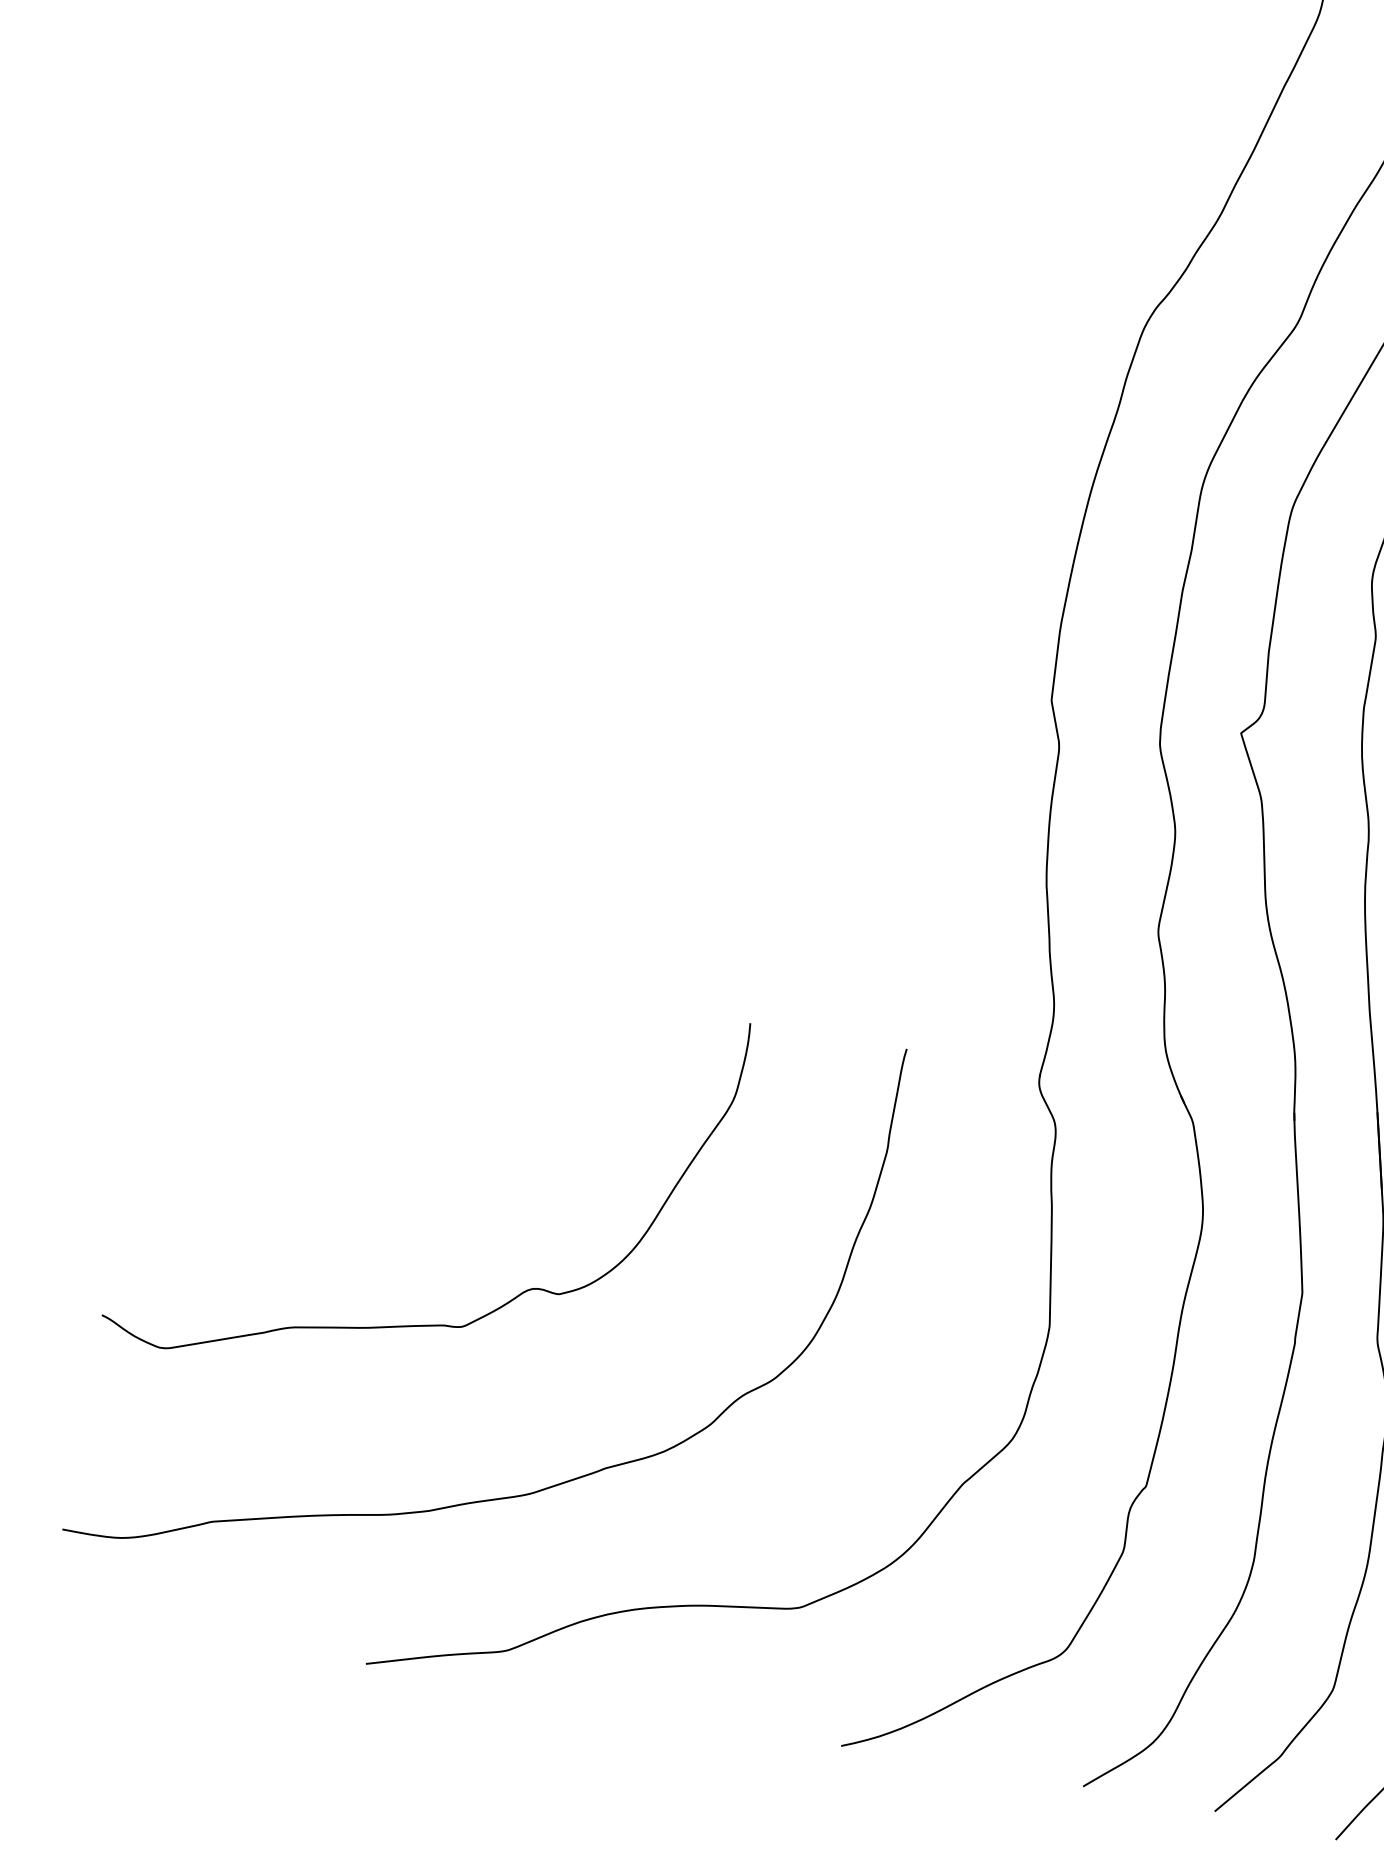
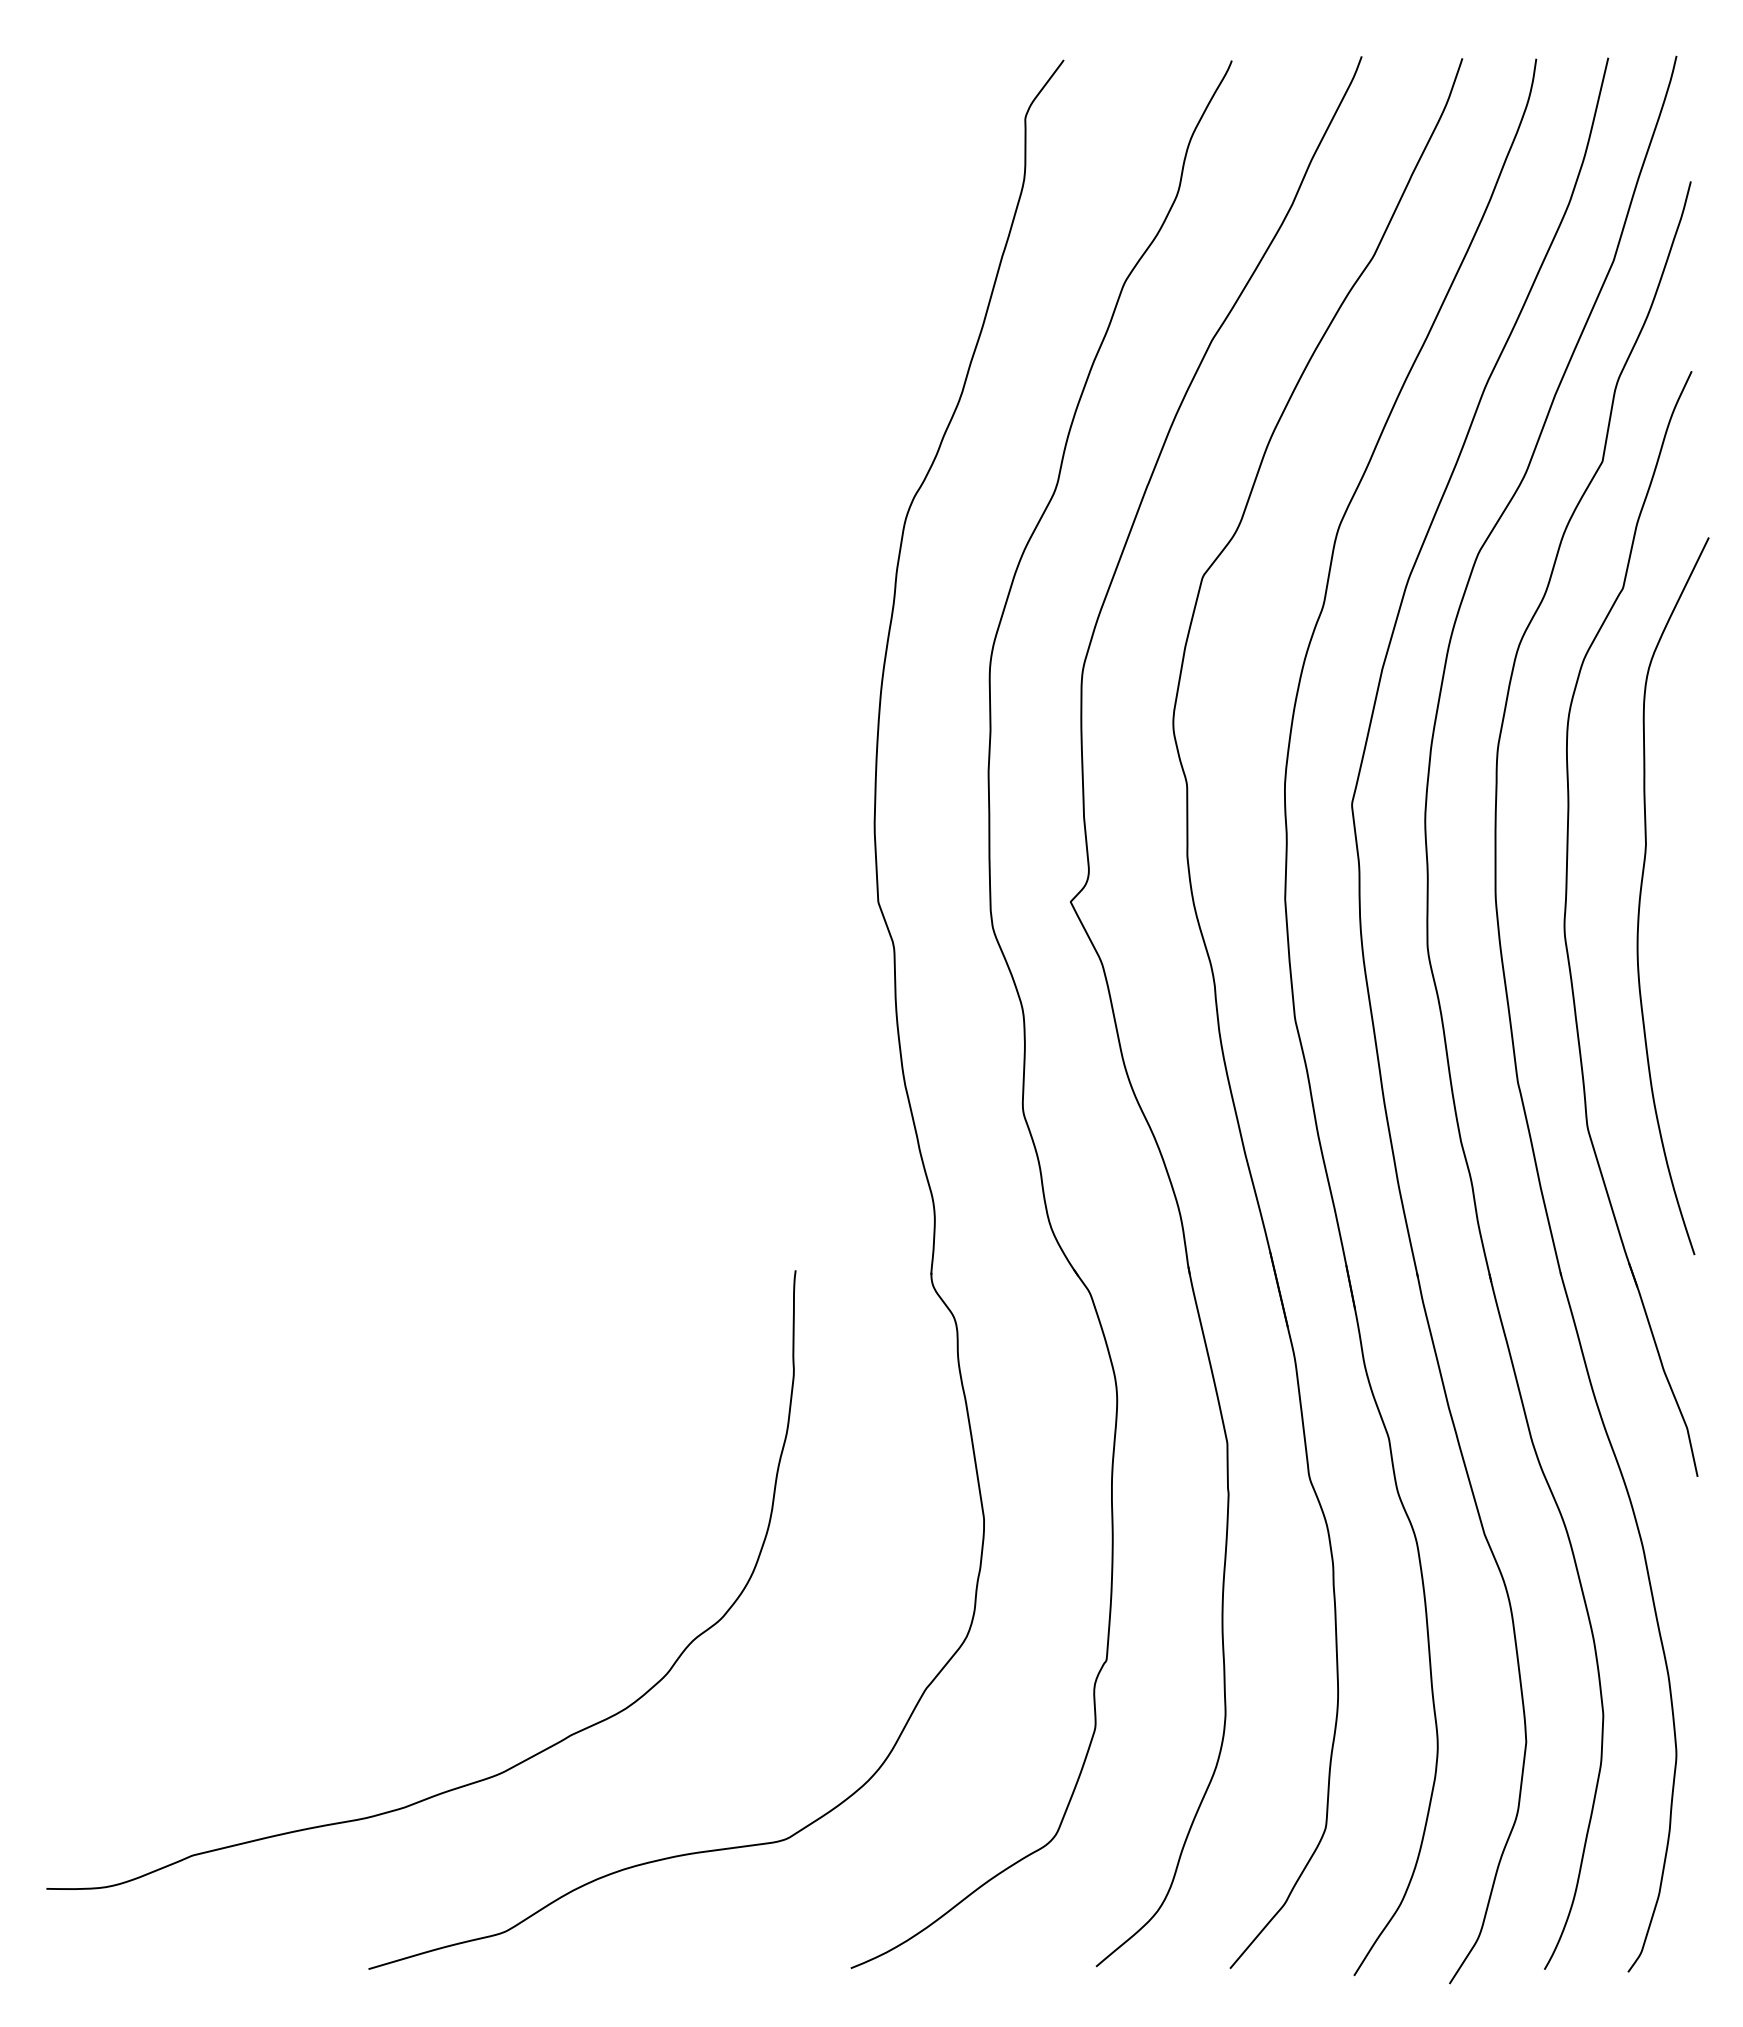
curve: (426, 1324) -> (369, 1624), removed

